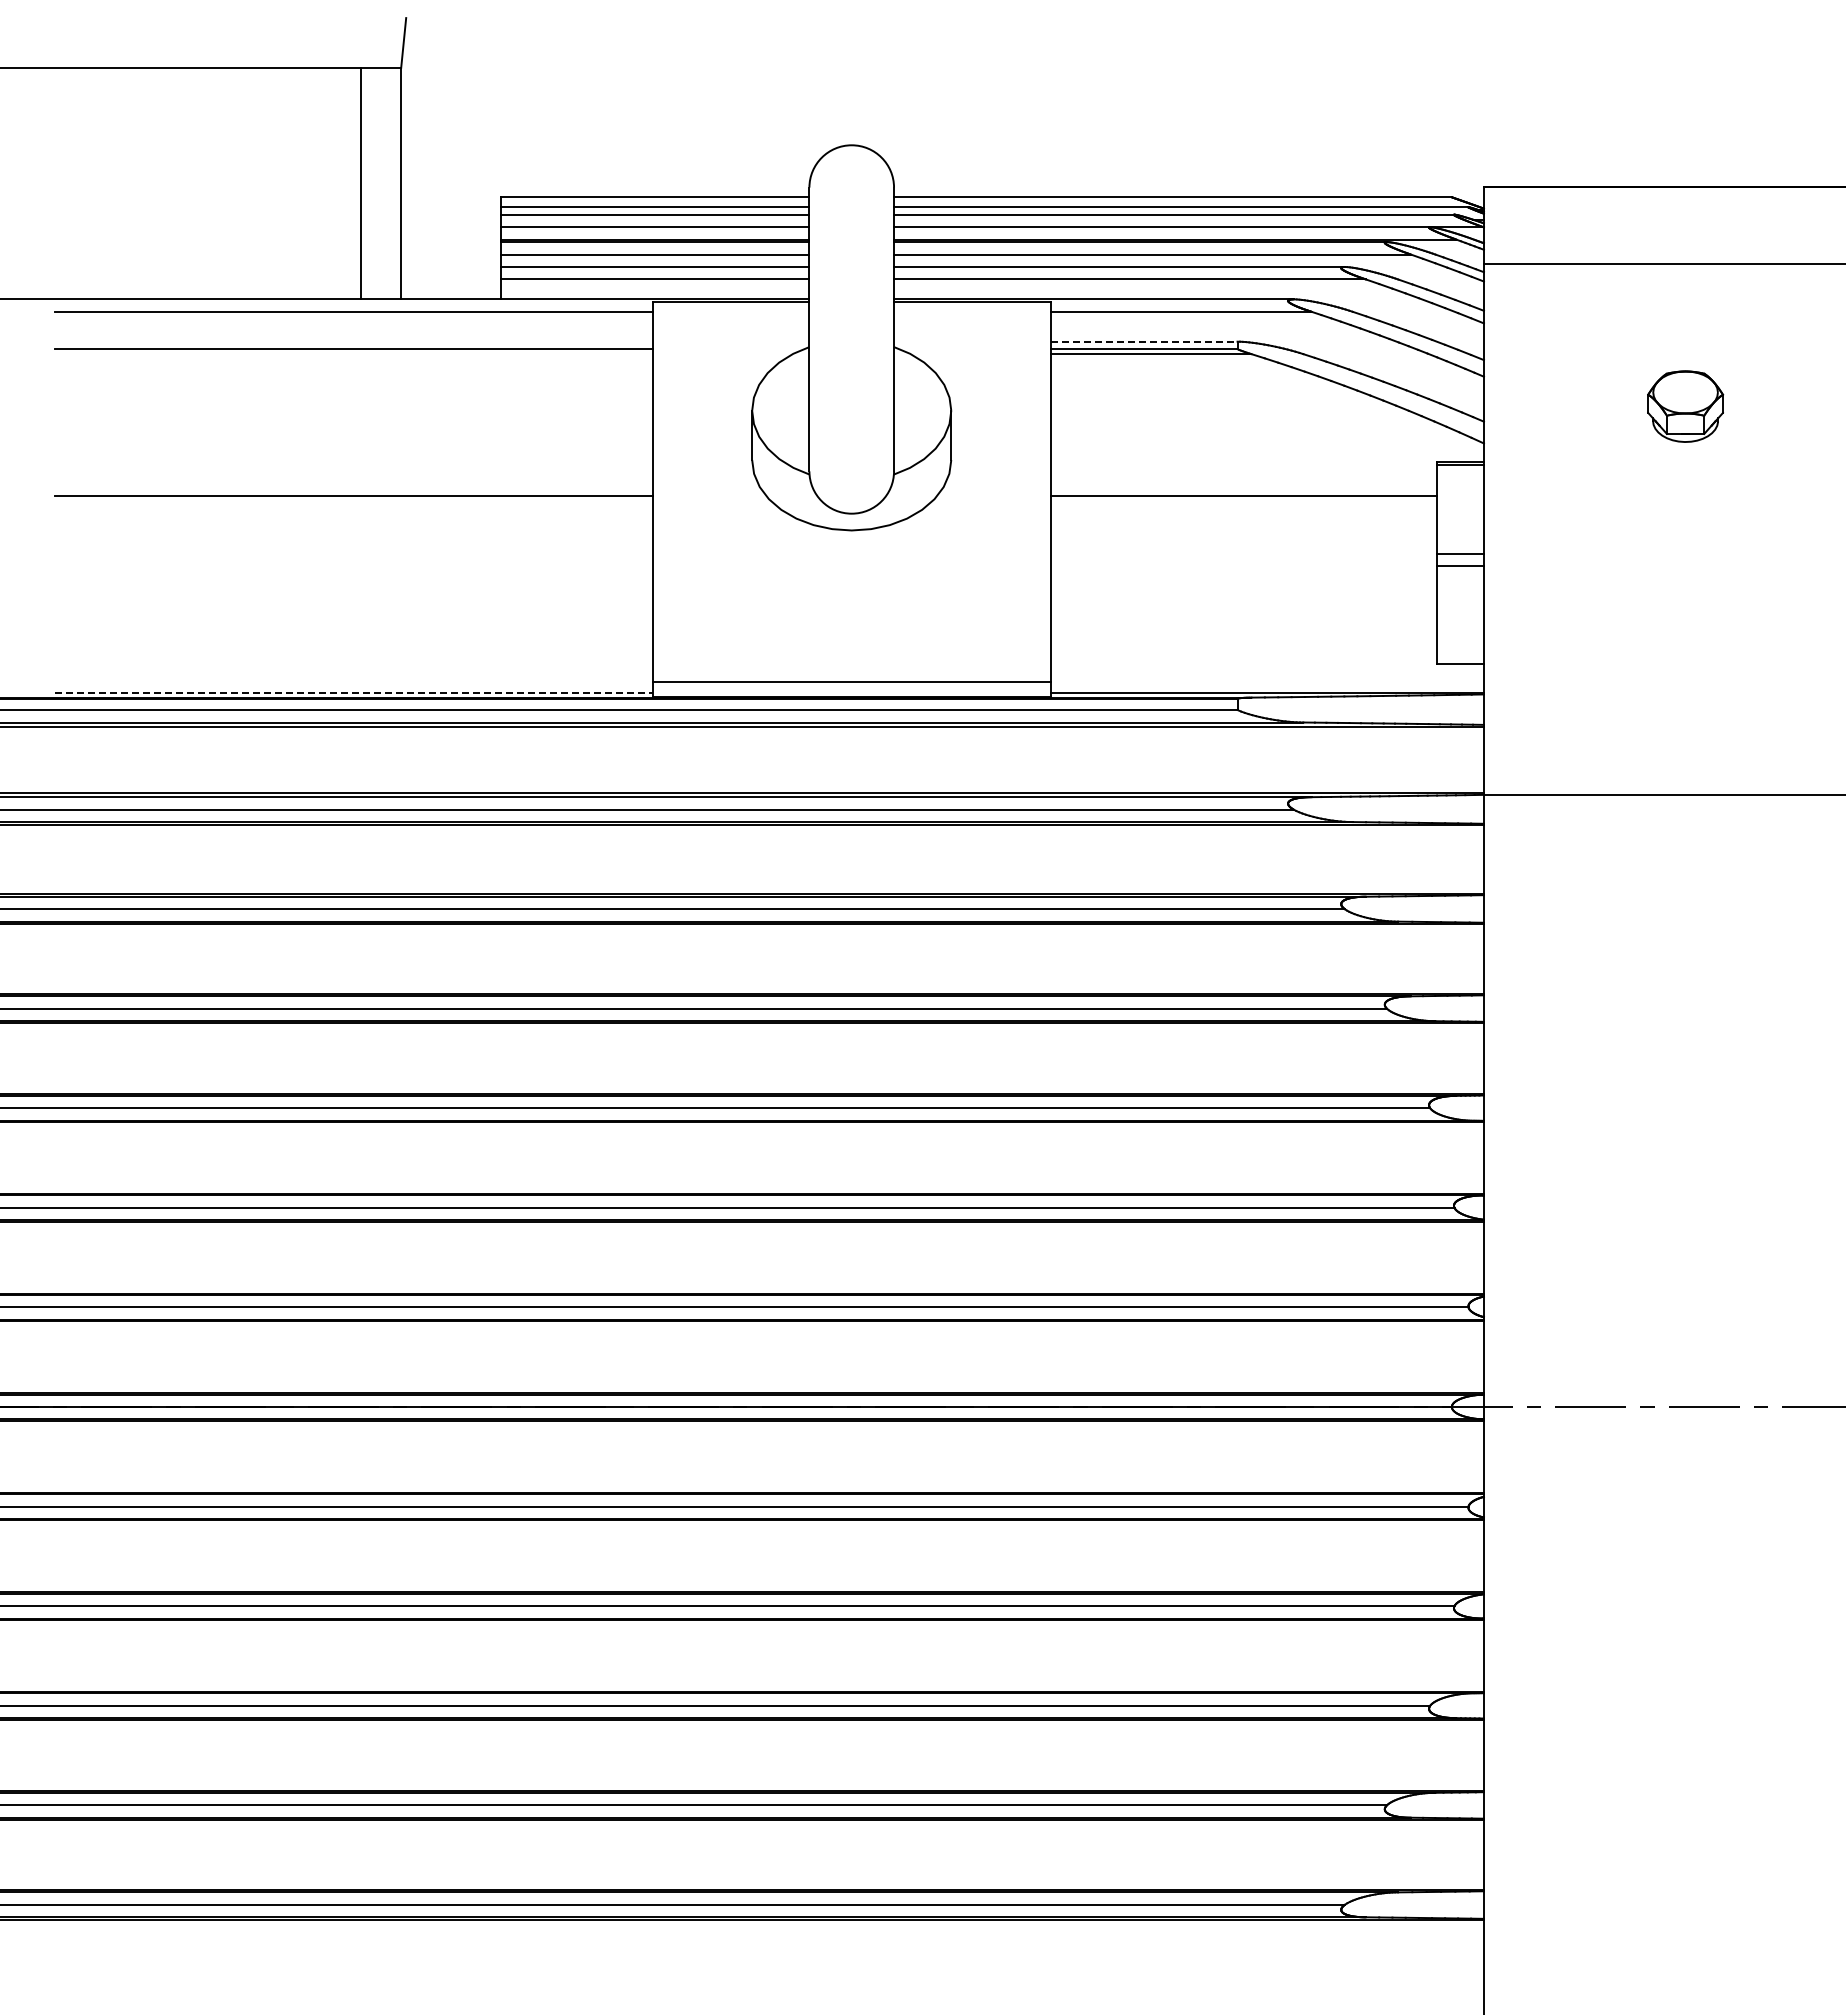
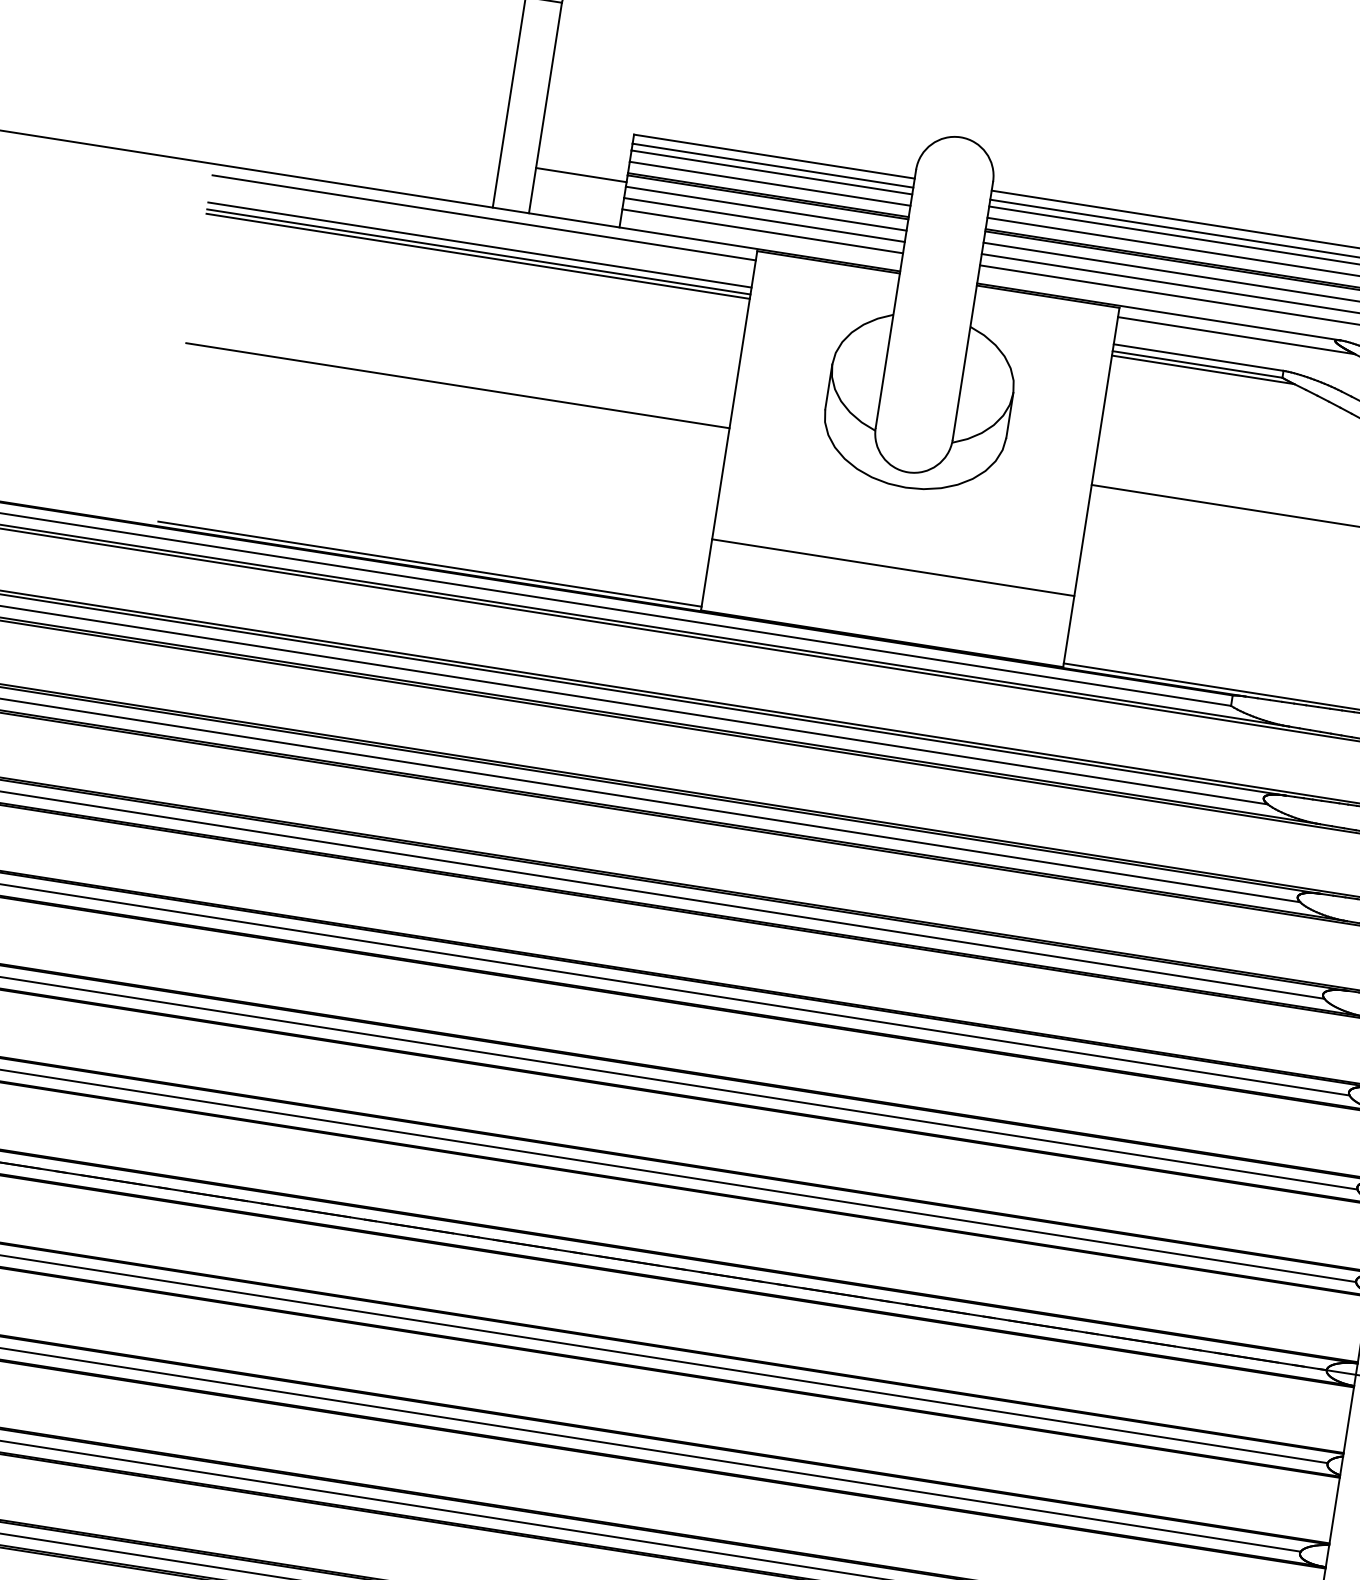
line: (450, 249) -> (580, 174), added
line: (353, 341) -> (479, 244), added
line: (1144, 341) -> (1198, 357), dashed -> solid
line: (353, 354) -> (477, 256), added
line: (851, 681) -> (893, 567), moved
line: (353, 692) -> (429, 564), dashed -> solid

